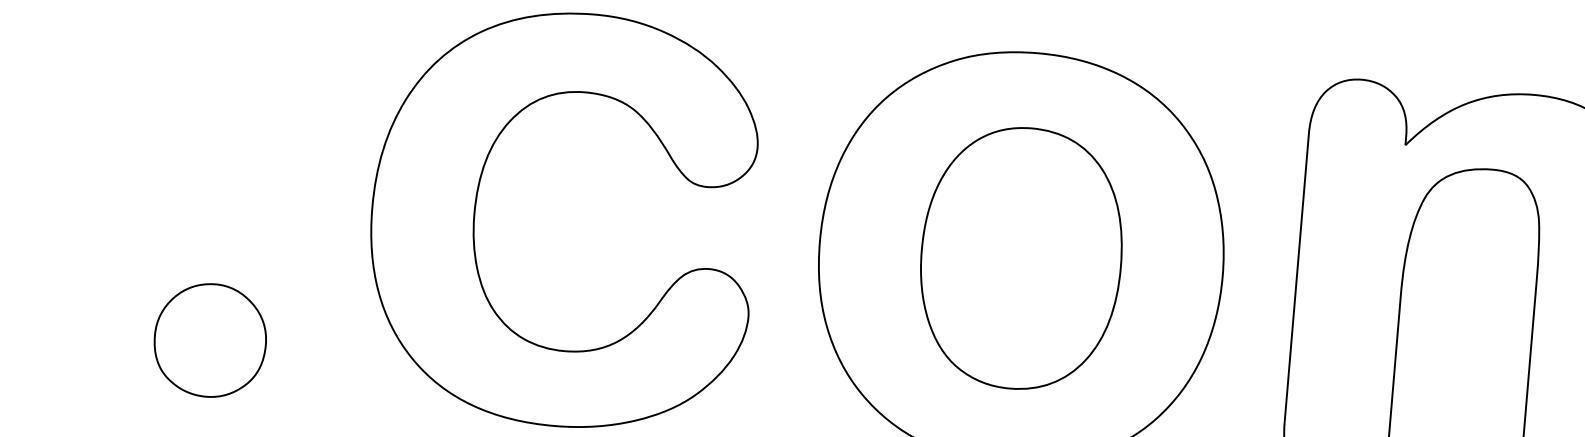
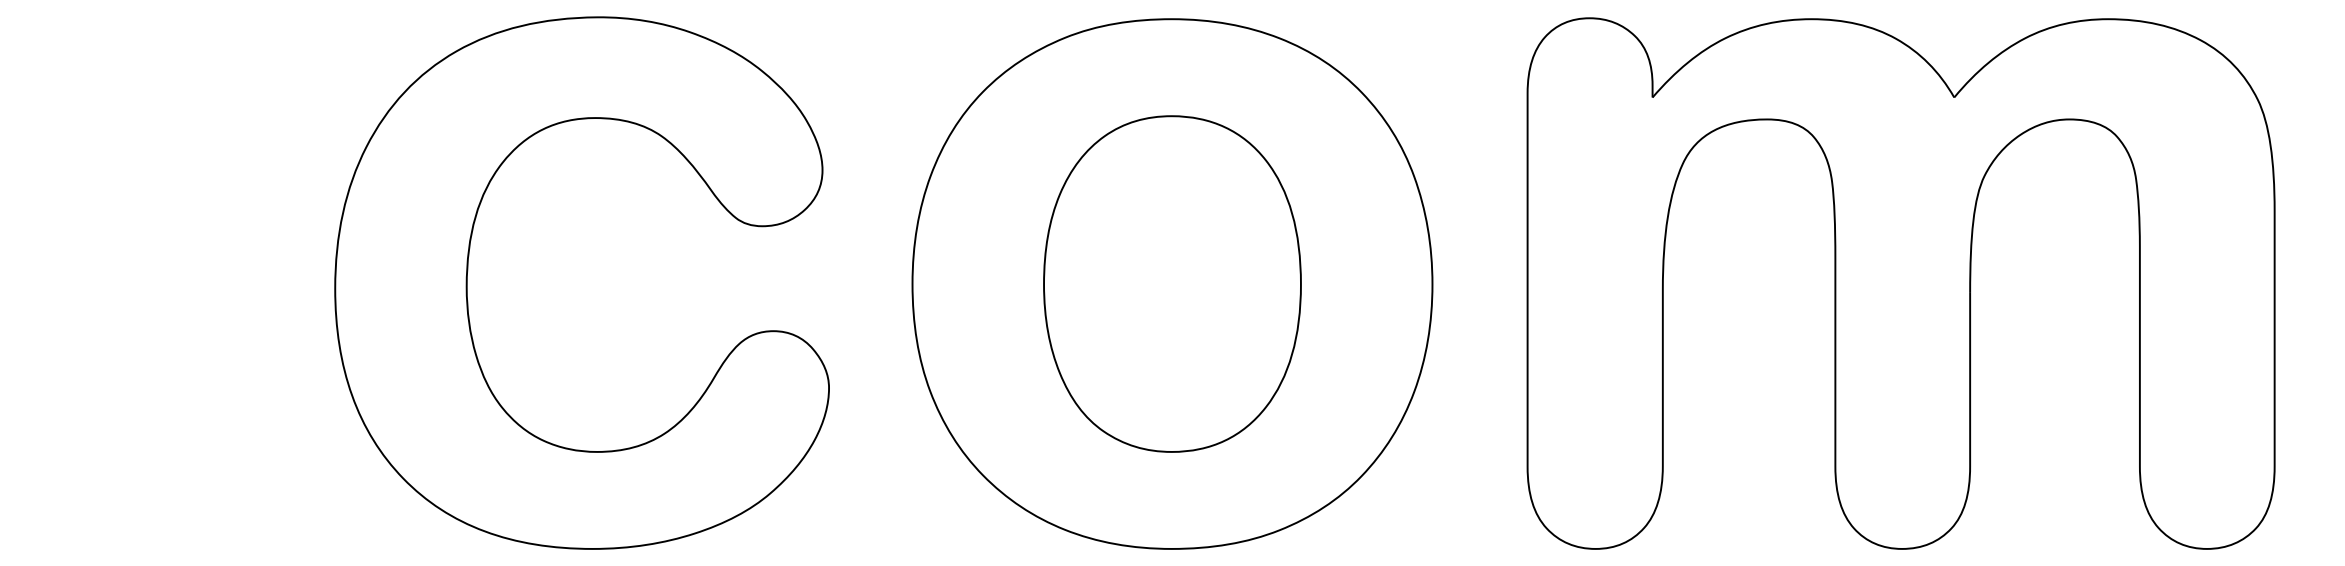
part: (210, 340) -> (141, 476), removed

